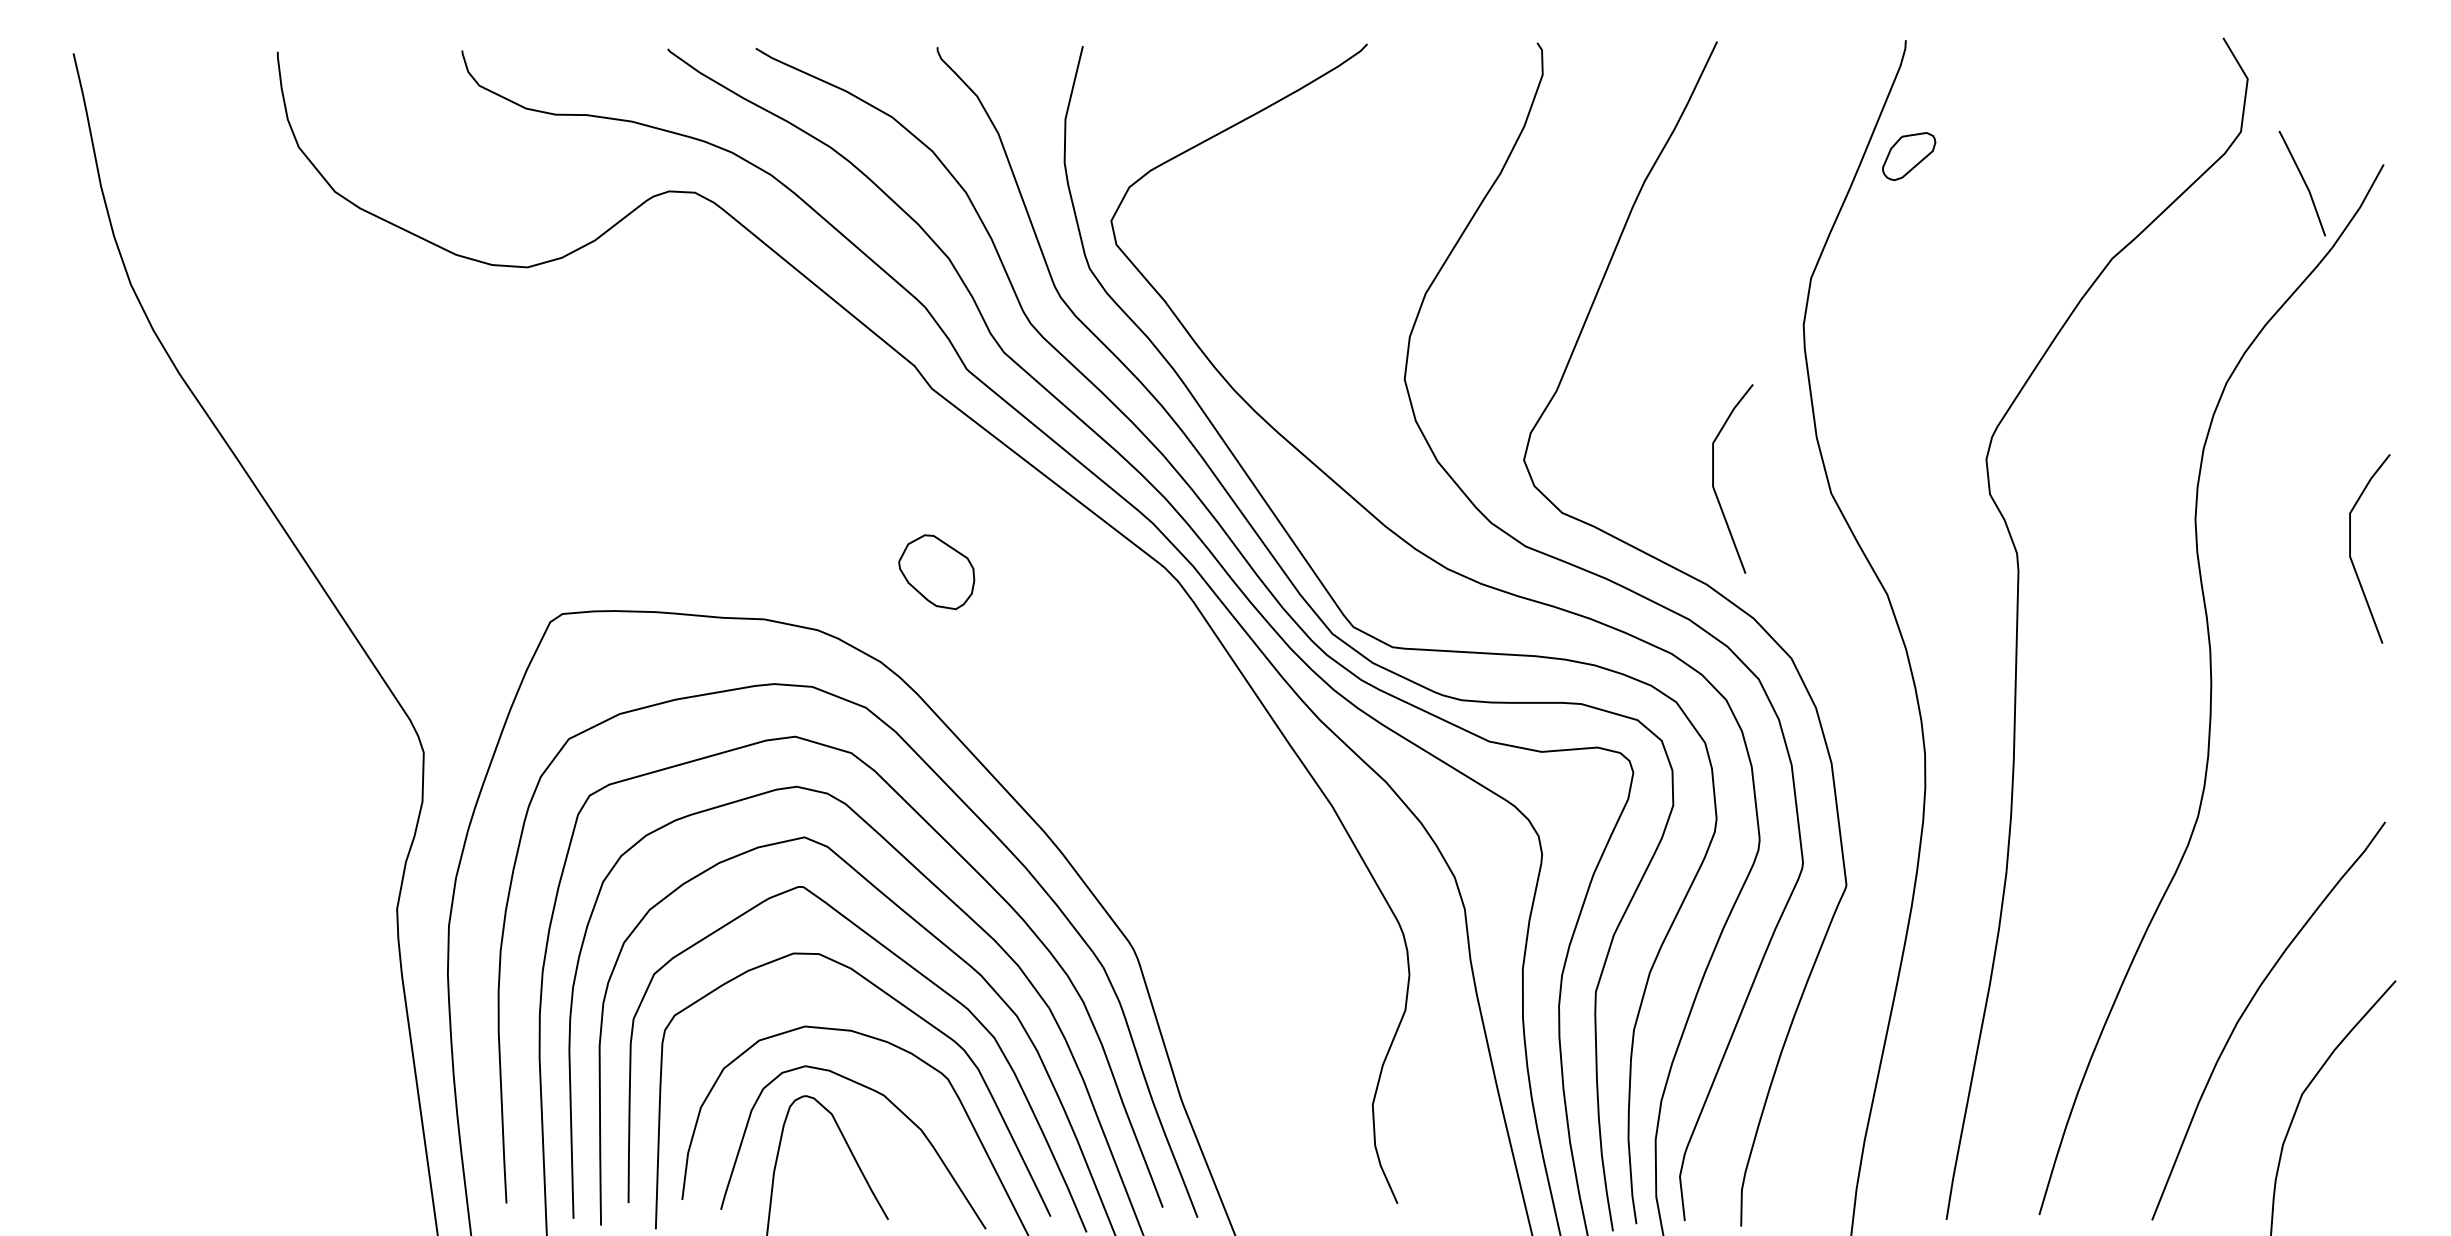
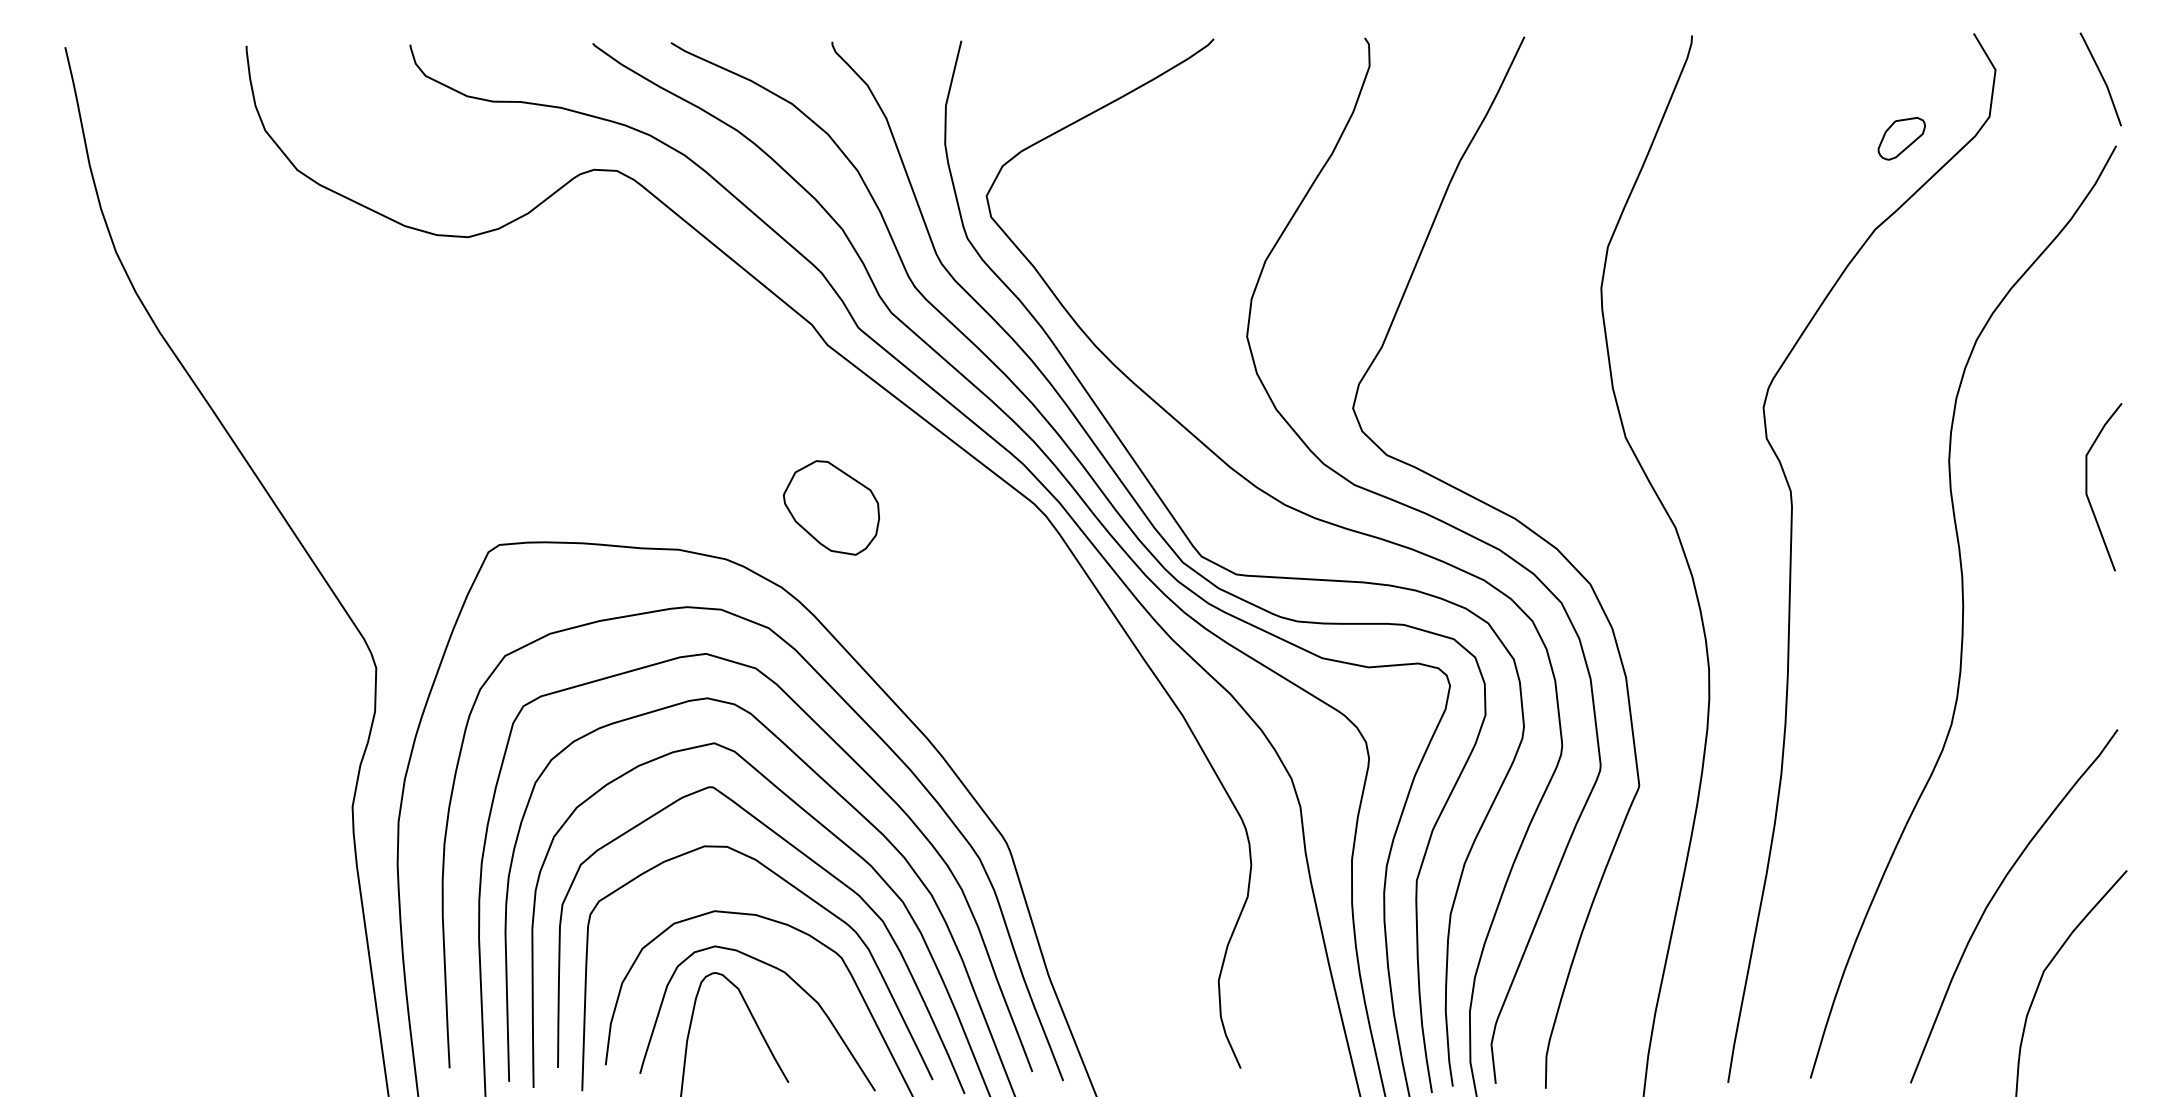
part: (1909, 156) -> (1902, 138), moved
line: (2304, 183) -> (2102, 79), moved
curve: (1713, 478) -> (1521, 424), removed
part: (936, 571) -> (831, 507), size x1.43

